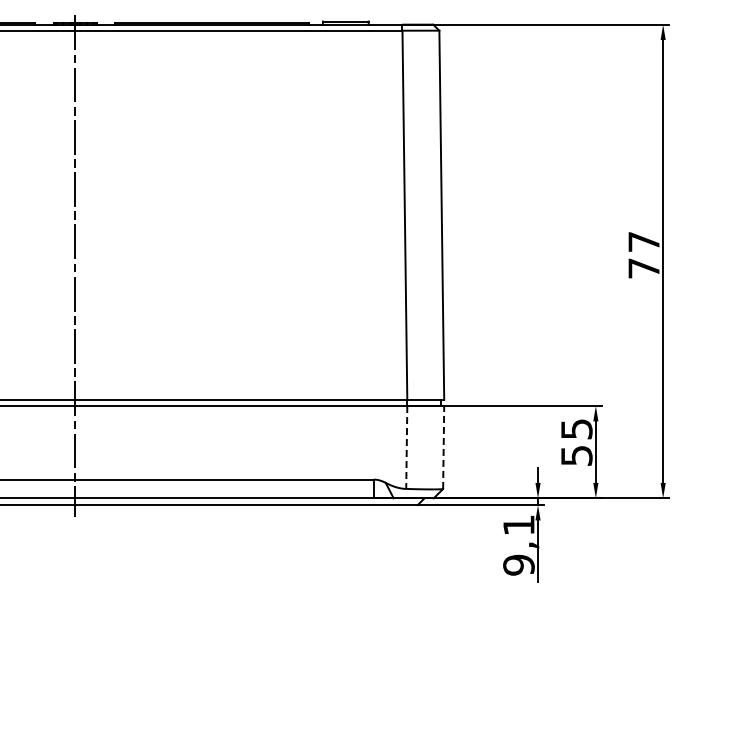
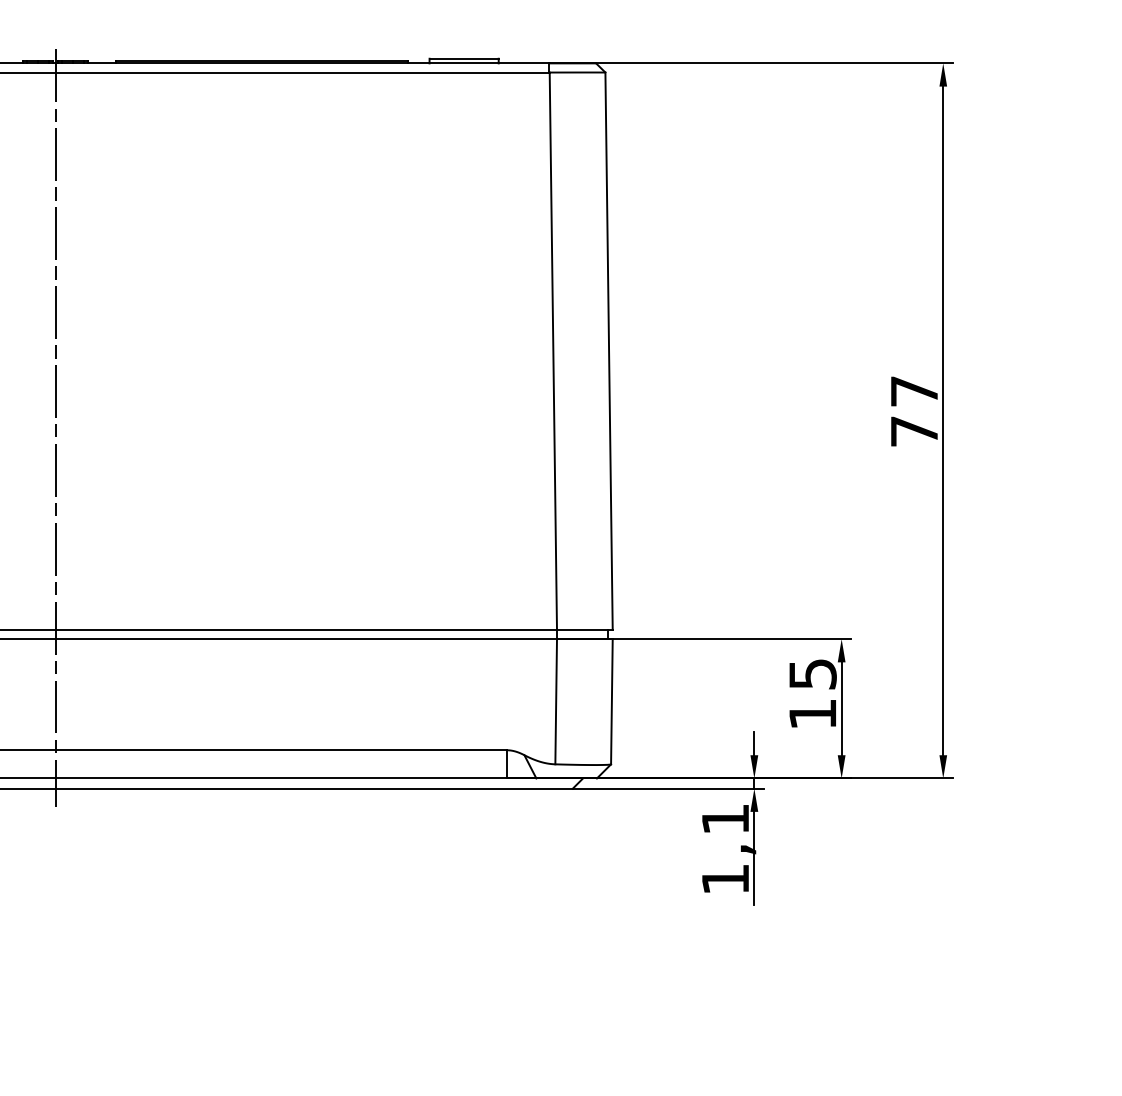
line: (443, 446) -> (611, 700), dashed -> solid
line: (406, 447) -> (555, 701), dashed -> solid
text: (576, 455) -> (812, 713), 55 -> 15
text: (518, 564) -> (724, 878), 9,1 -> 1,1

